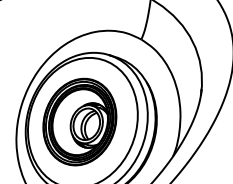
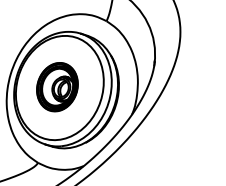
part: (79, 121) -> (57, 86), size x0.7

